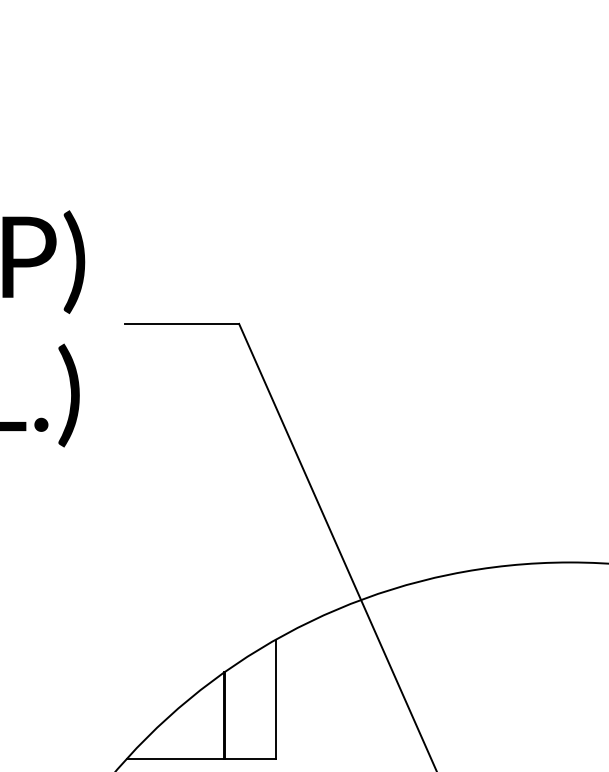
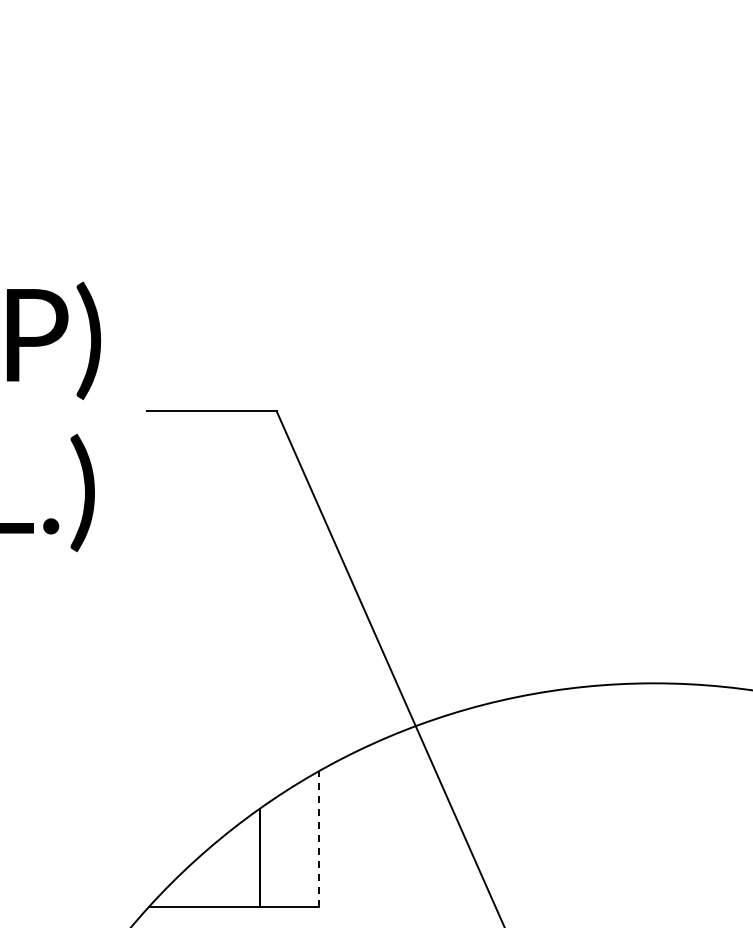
line: (275, 698) -> (318, 838), solid -> dashed

